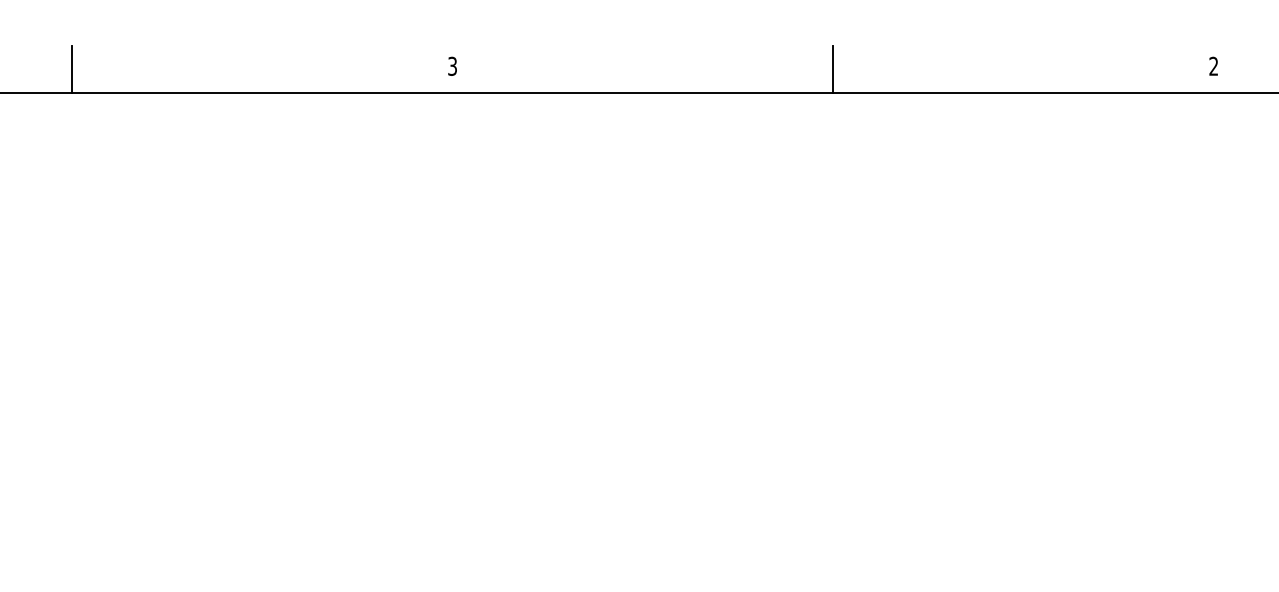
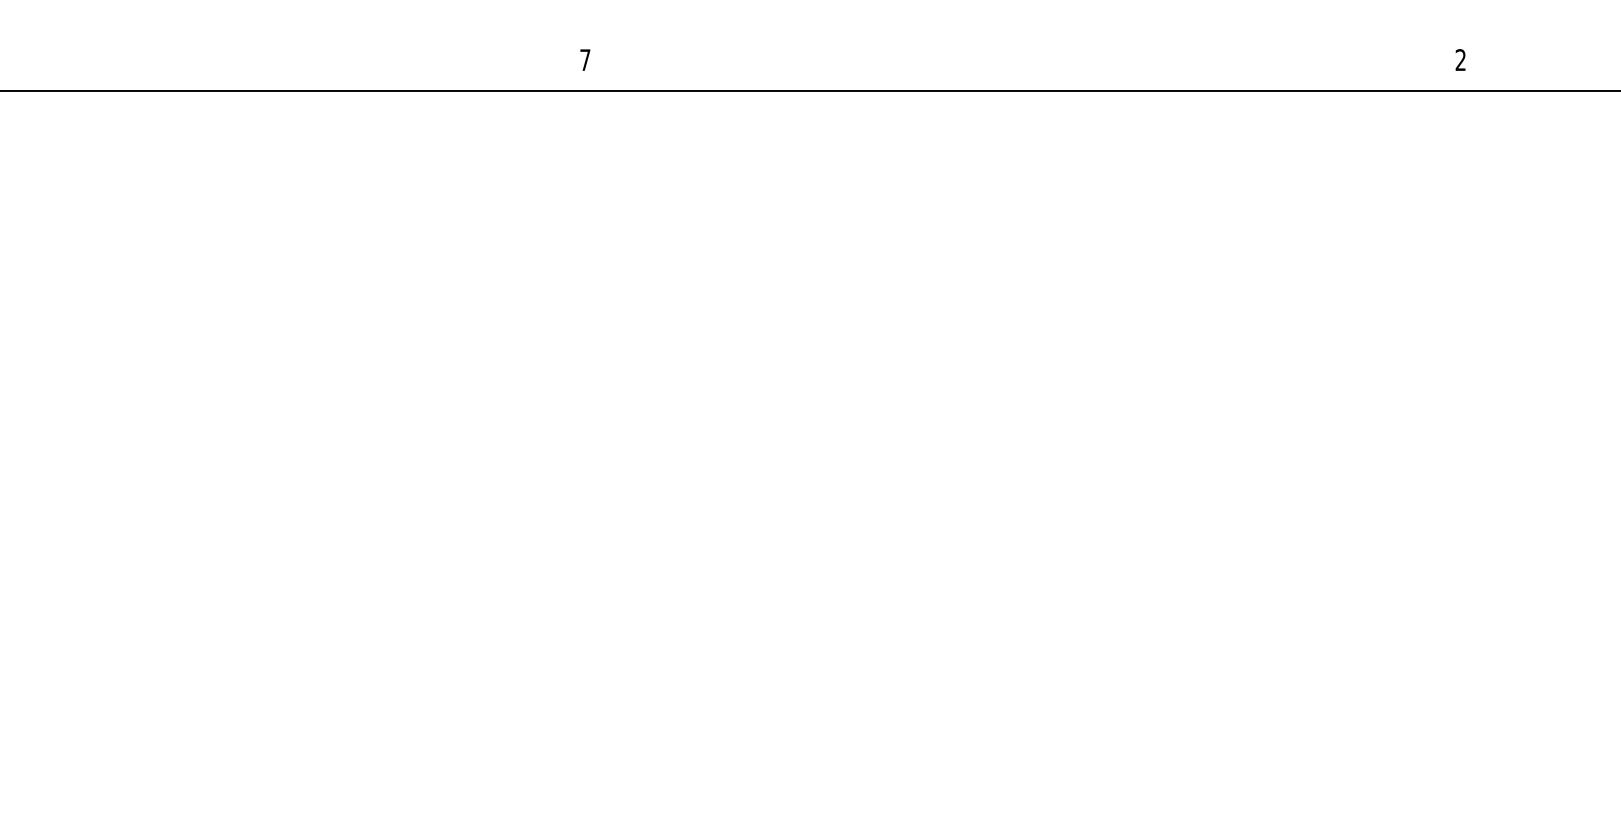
text: (452, 66) -> (585, 60), 3 -> 7
line: (71, 69) -> (147, 63), removed
line: (833, 69) -> (1023, 63), removed

